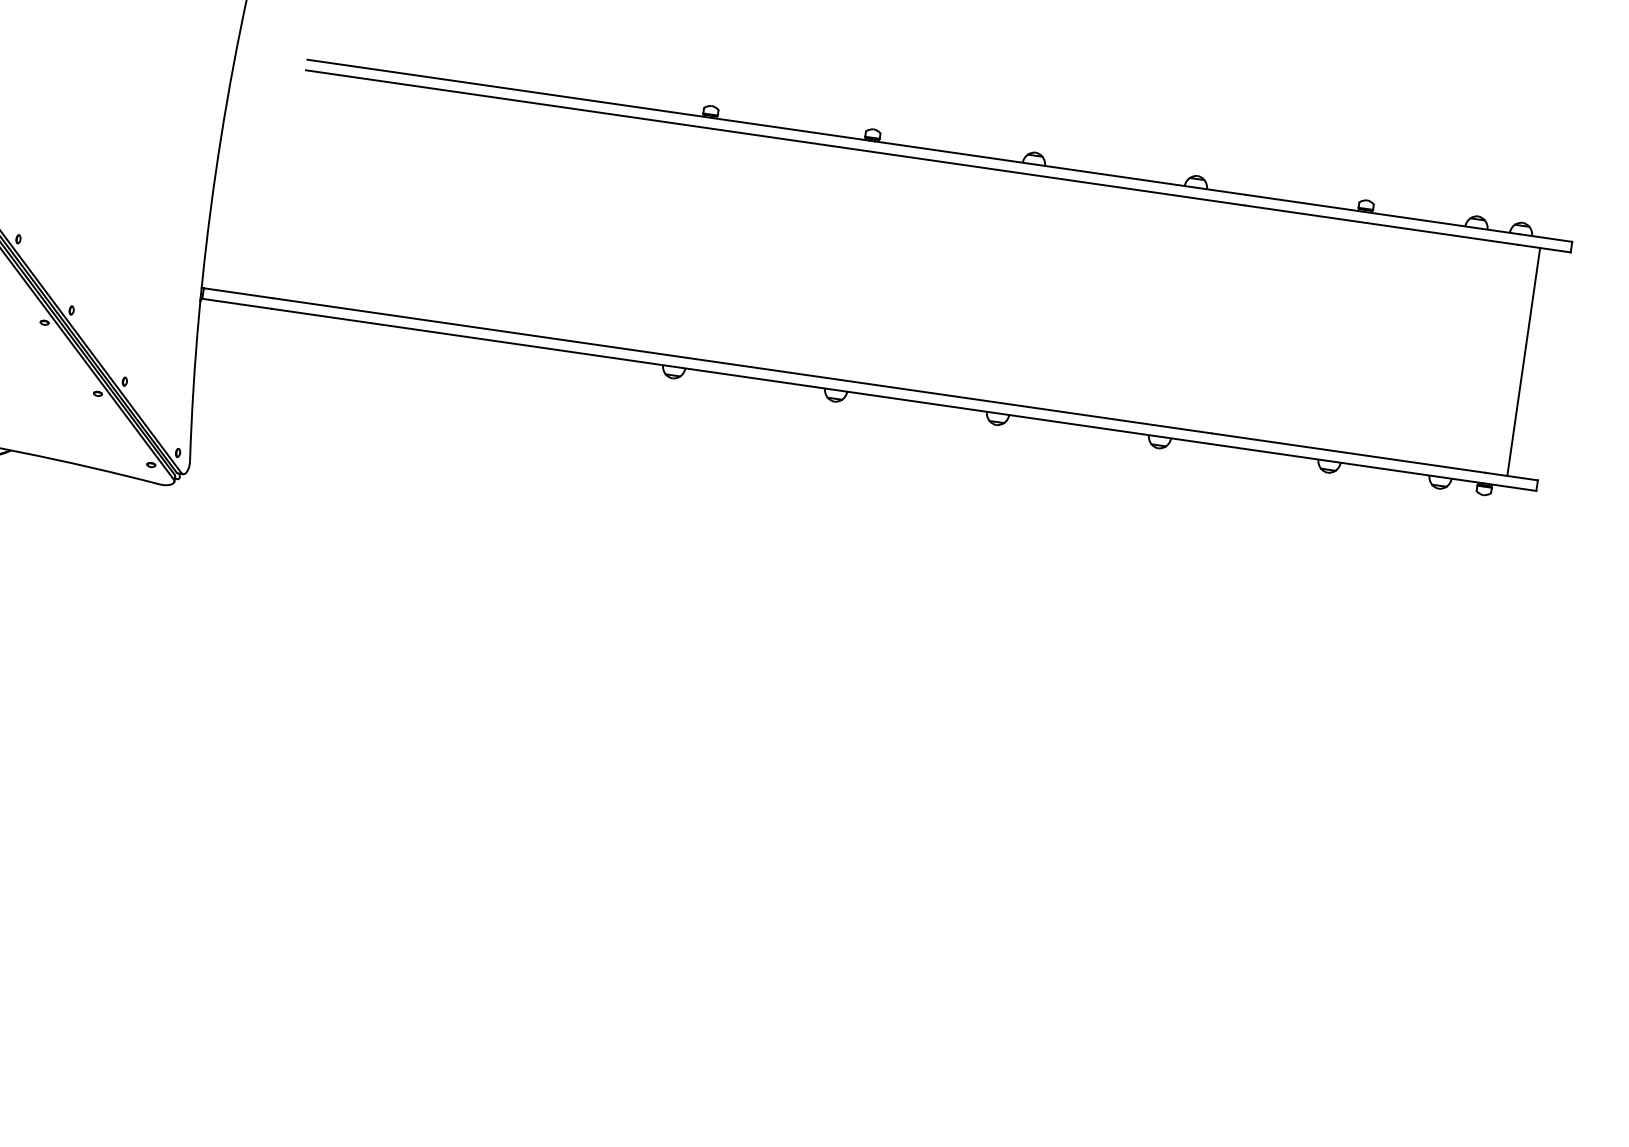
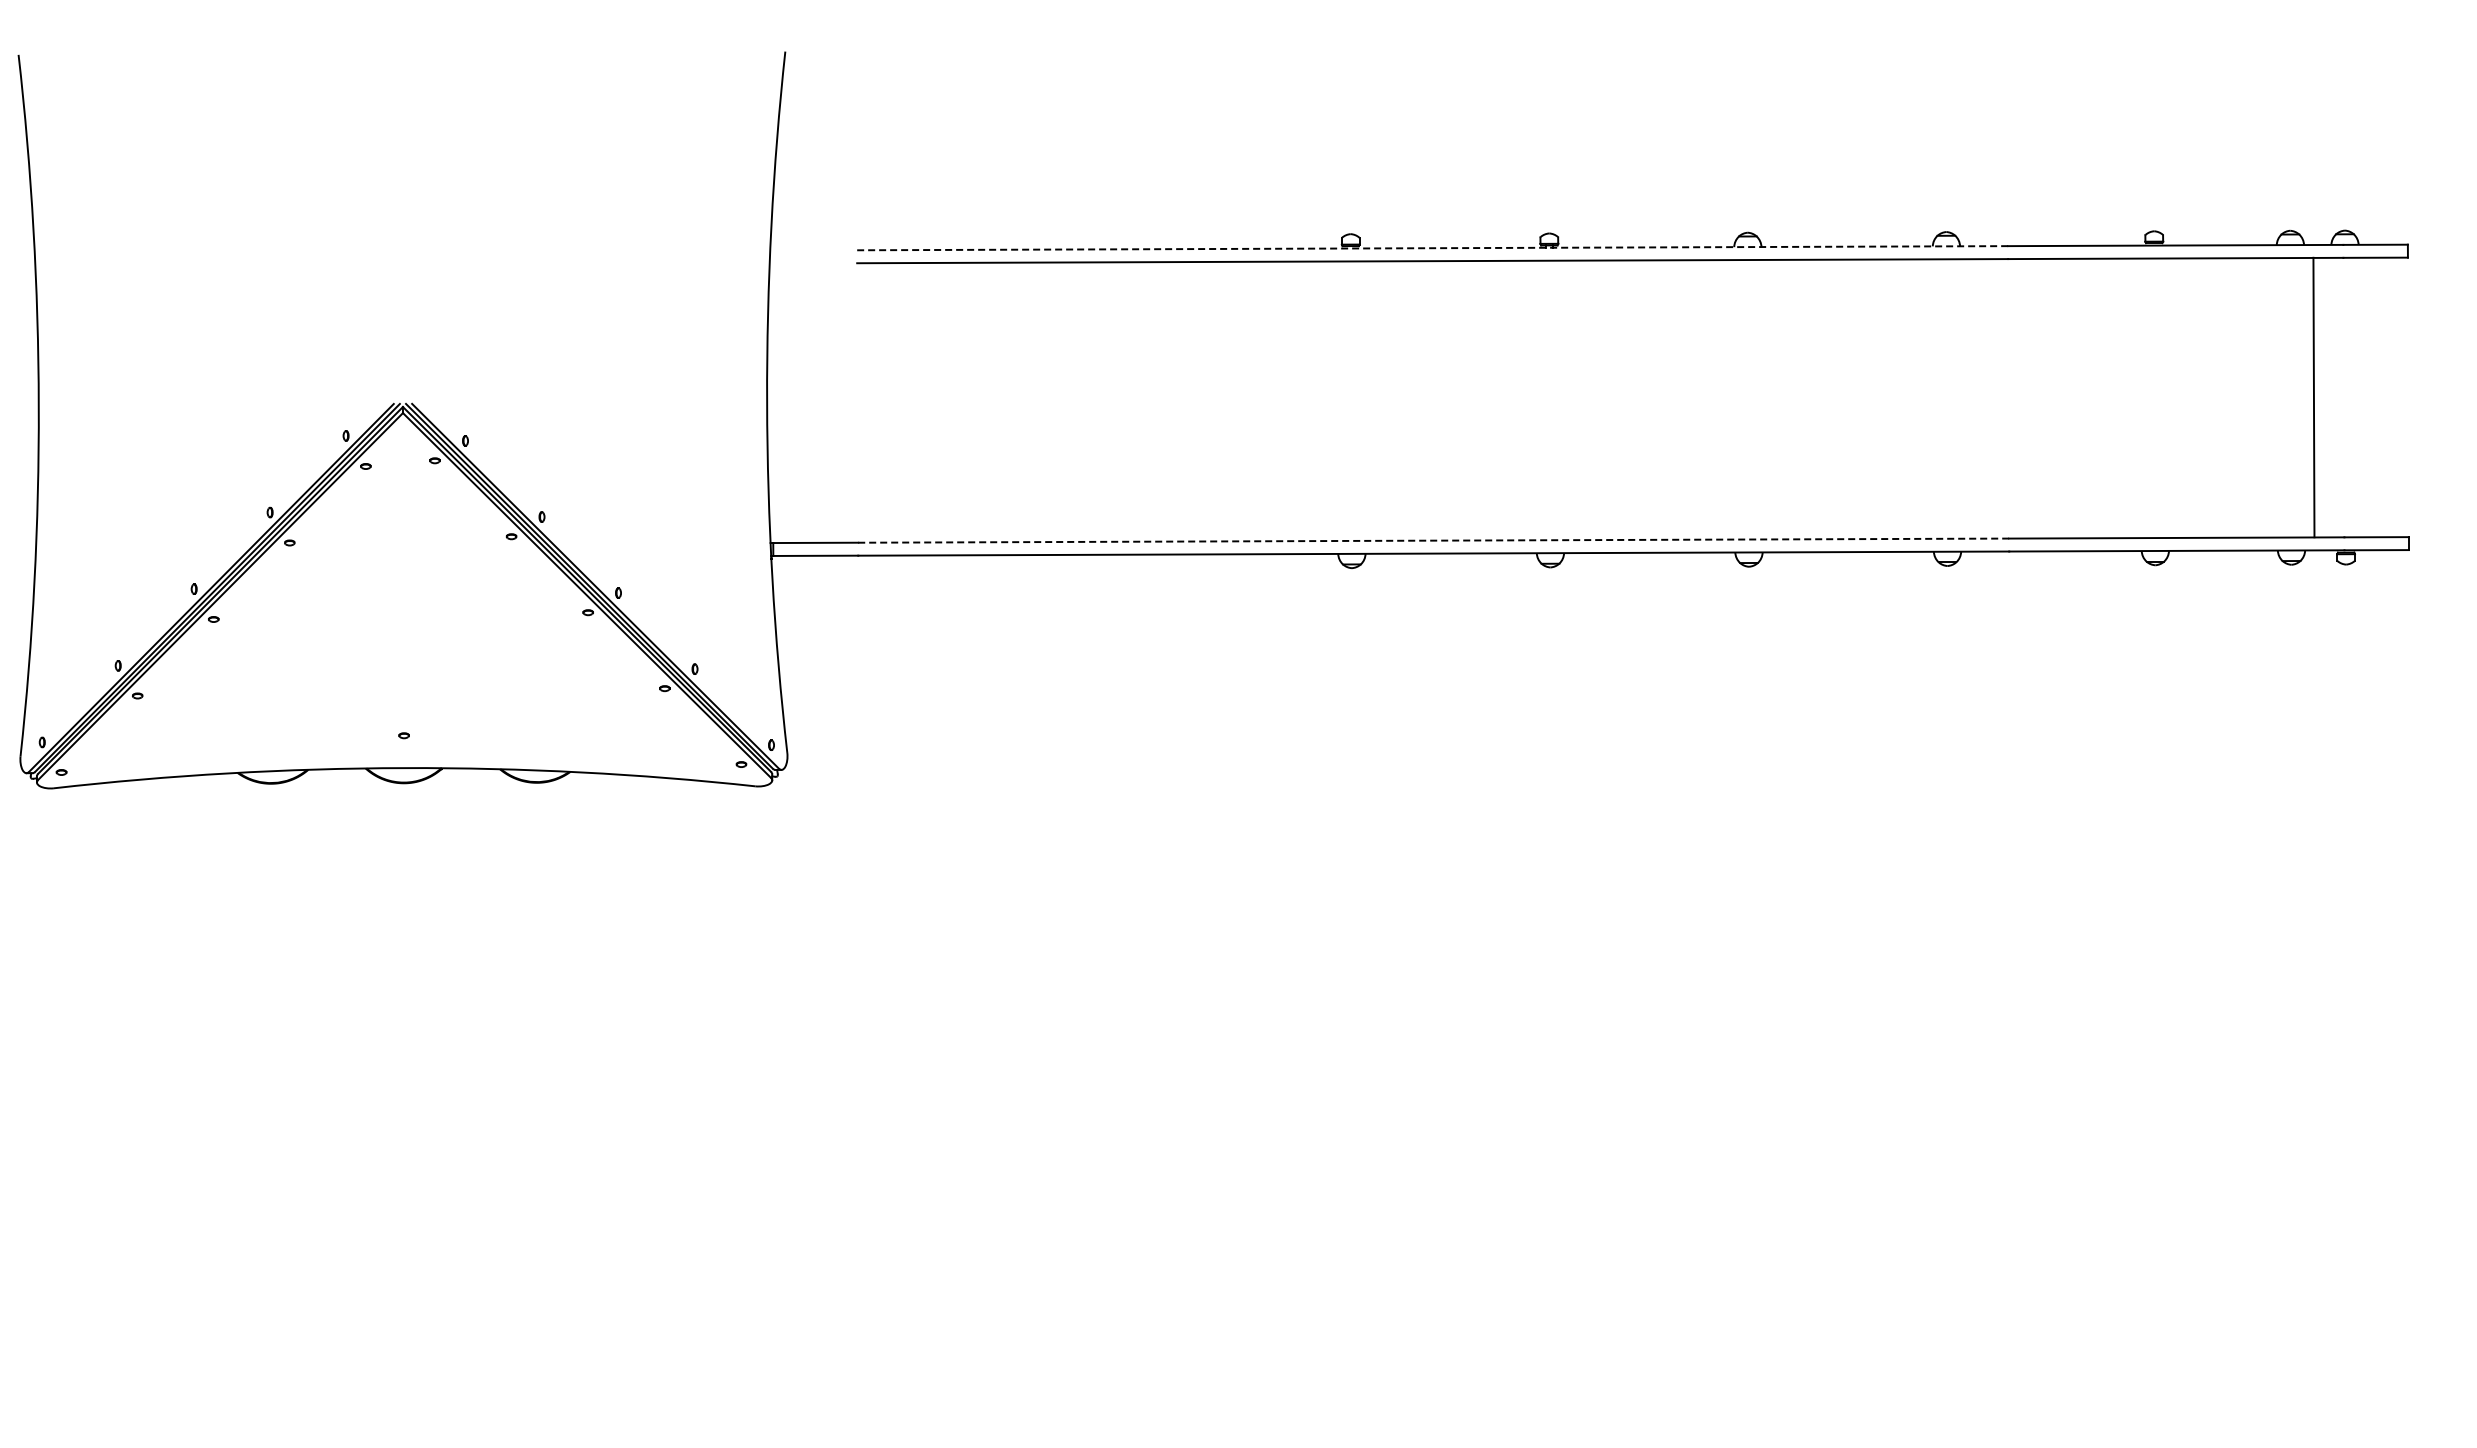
line: (776, 127) -> (1432, 248), solid -> dashed
line: (1523, 361) -> (2313, 397), moved
line: (743, 365) -> (1434, 540), solid -> dashed

